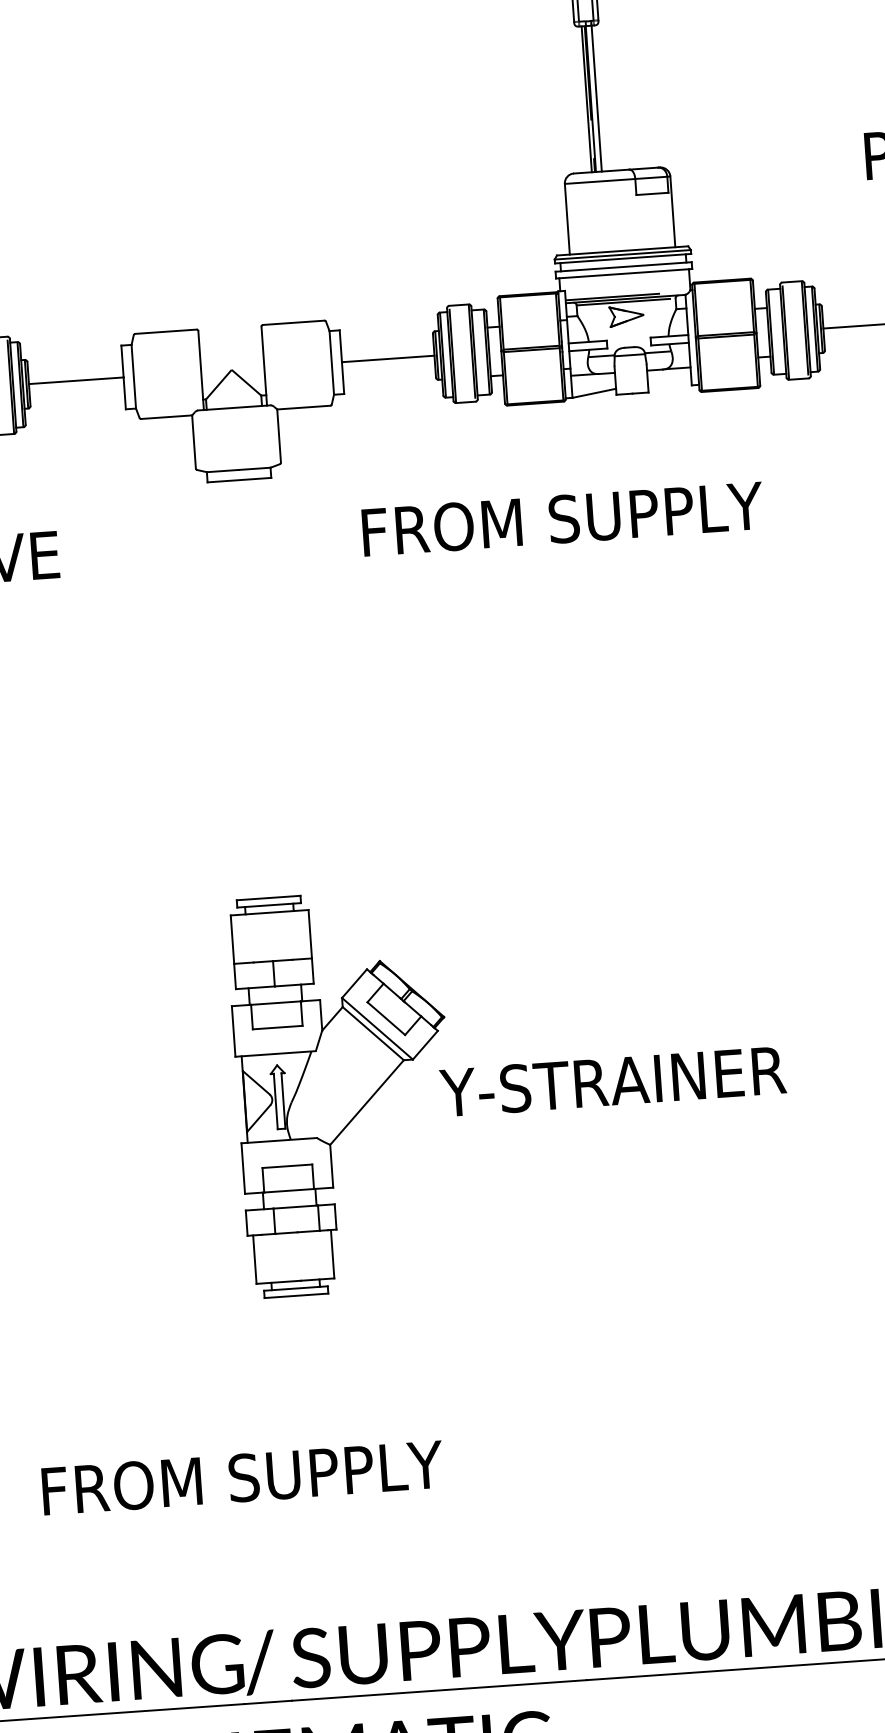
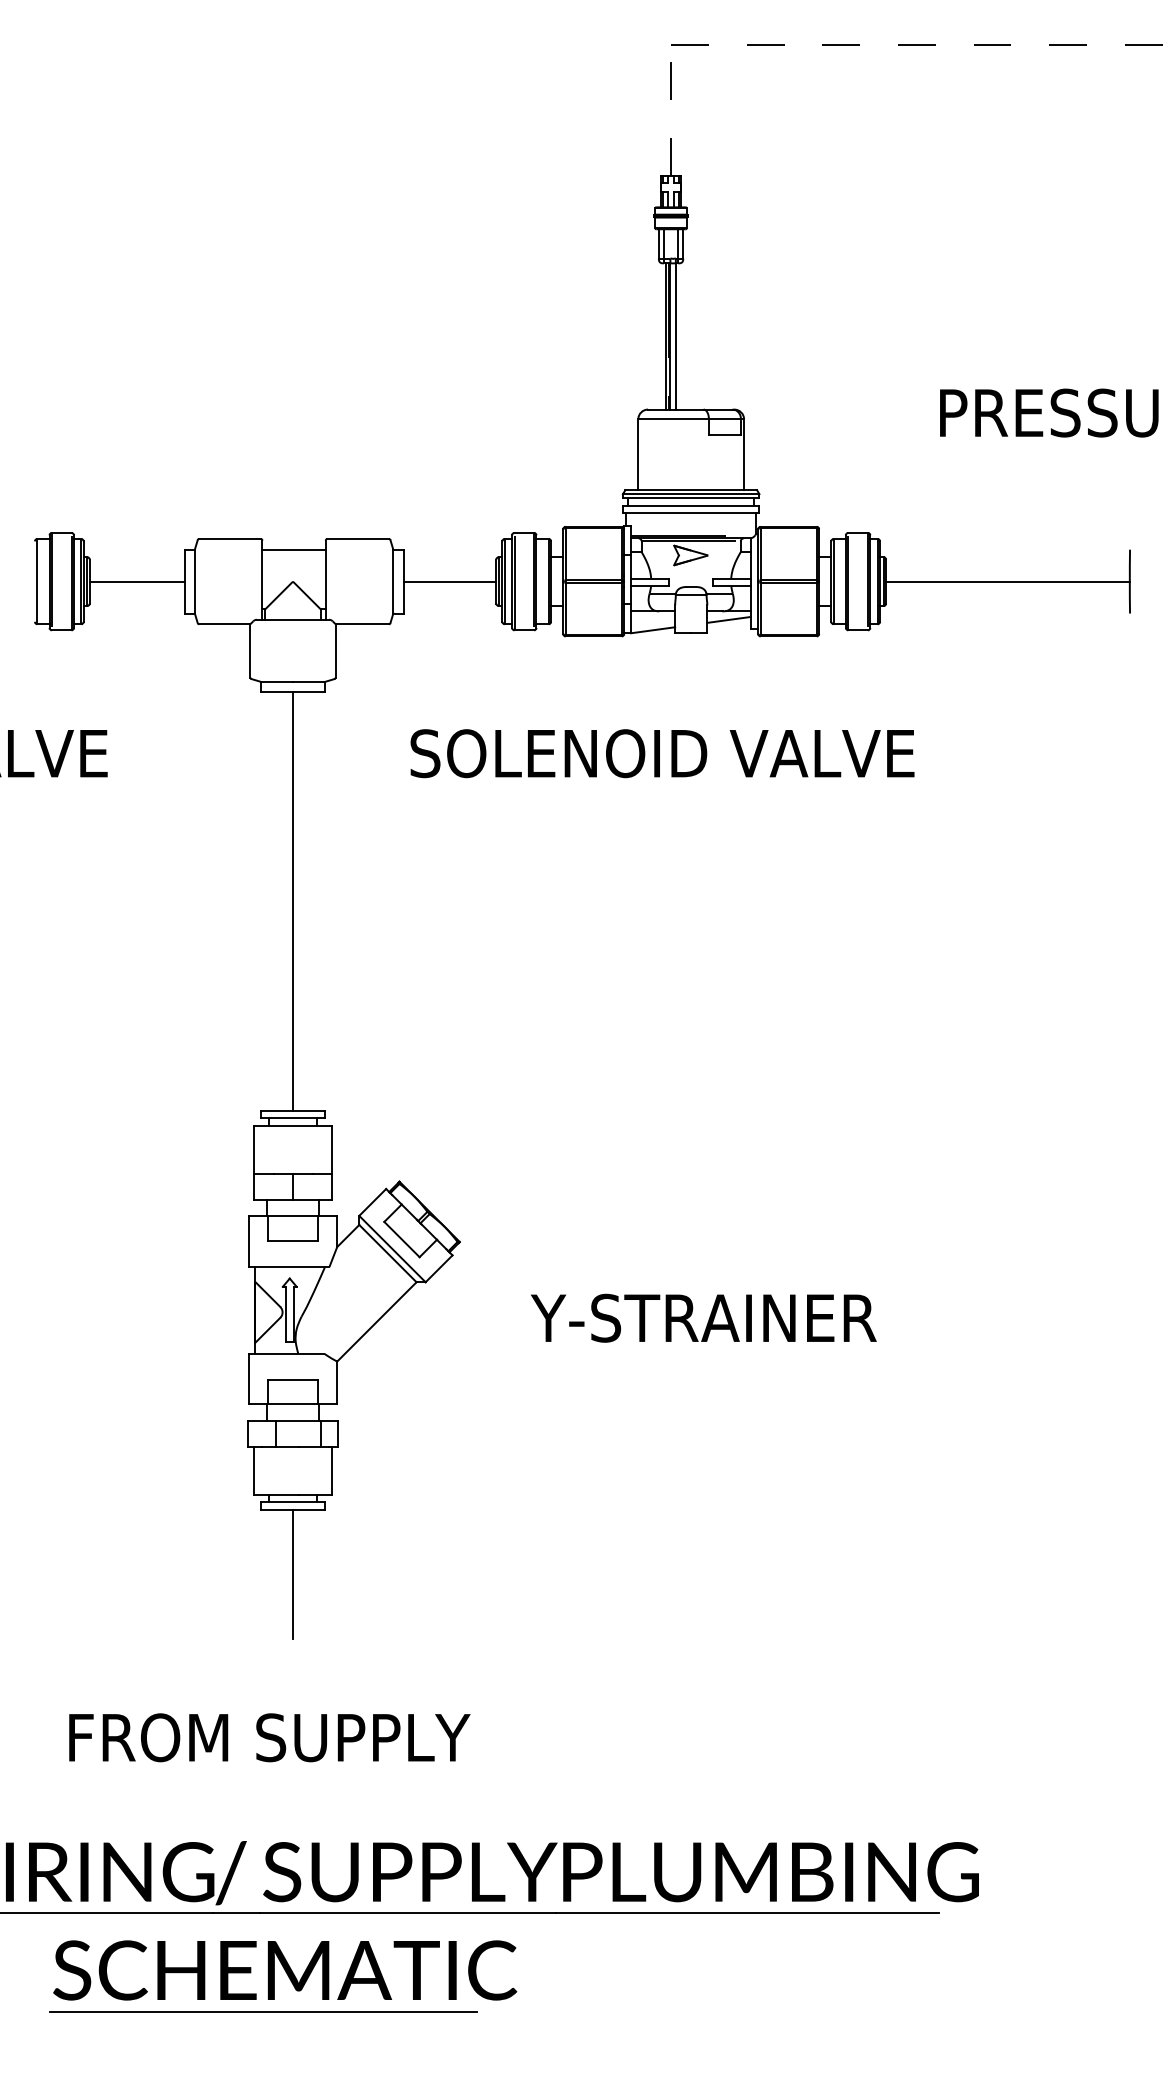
line: (230, 338) -> (293, 550), added
line: (668, 377) -> (728, 619), added
text: (612, 515) -> (662, 753), FROM SUPPLY -> SOLENOID VALVE
line: (254, 688) -> (293, 901), added
text: (612, 1080) -> (703, 1317), moved
line: (301, 1359) -> (293, 1573), added
text: (242, 1477) -> (269, 1737), moved

